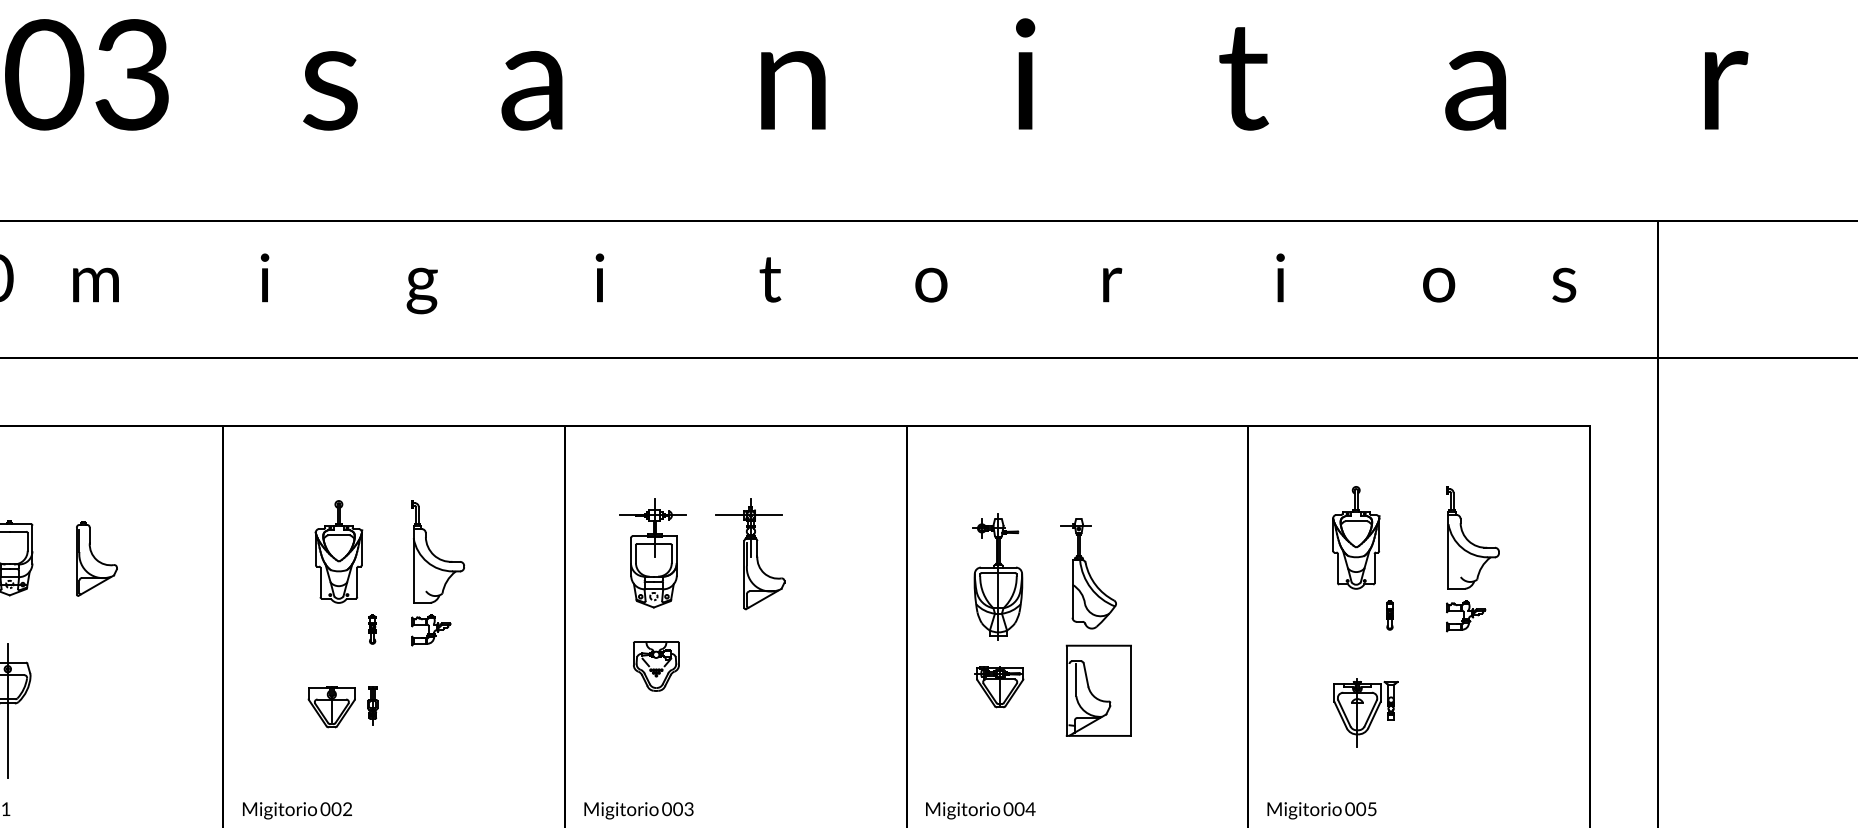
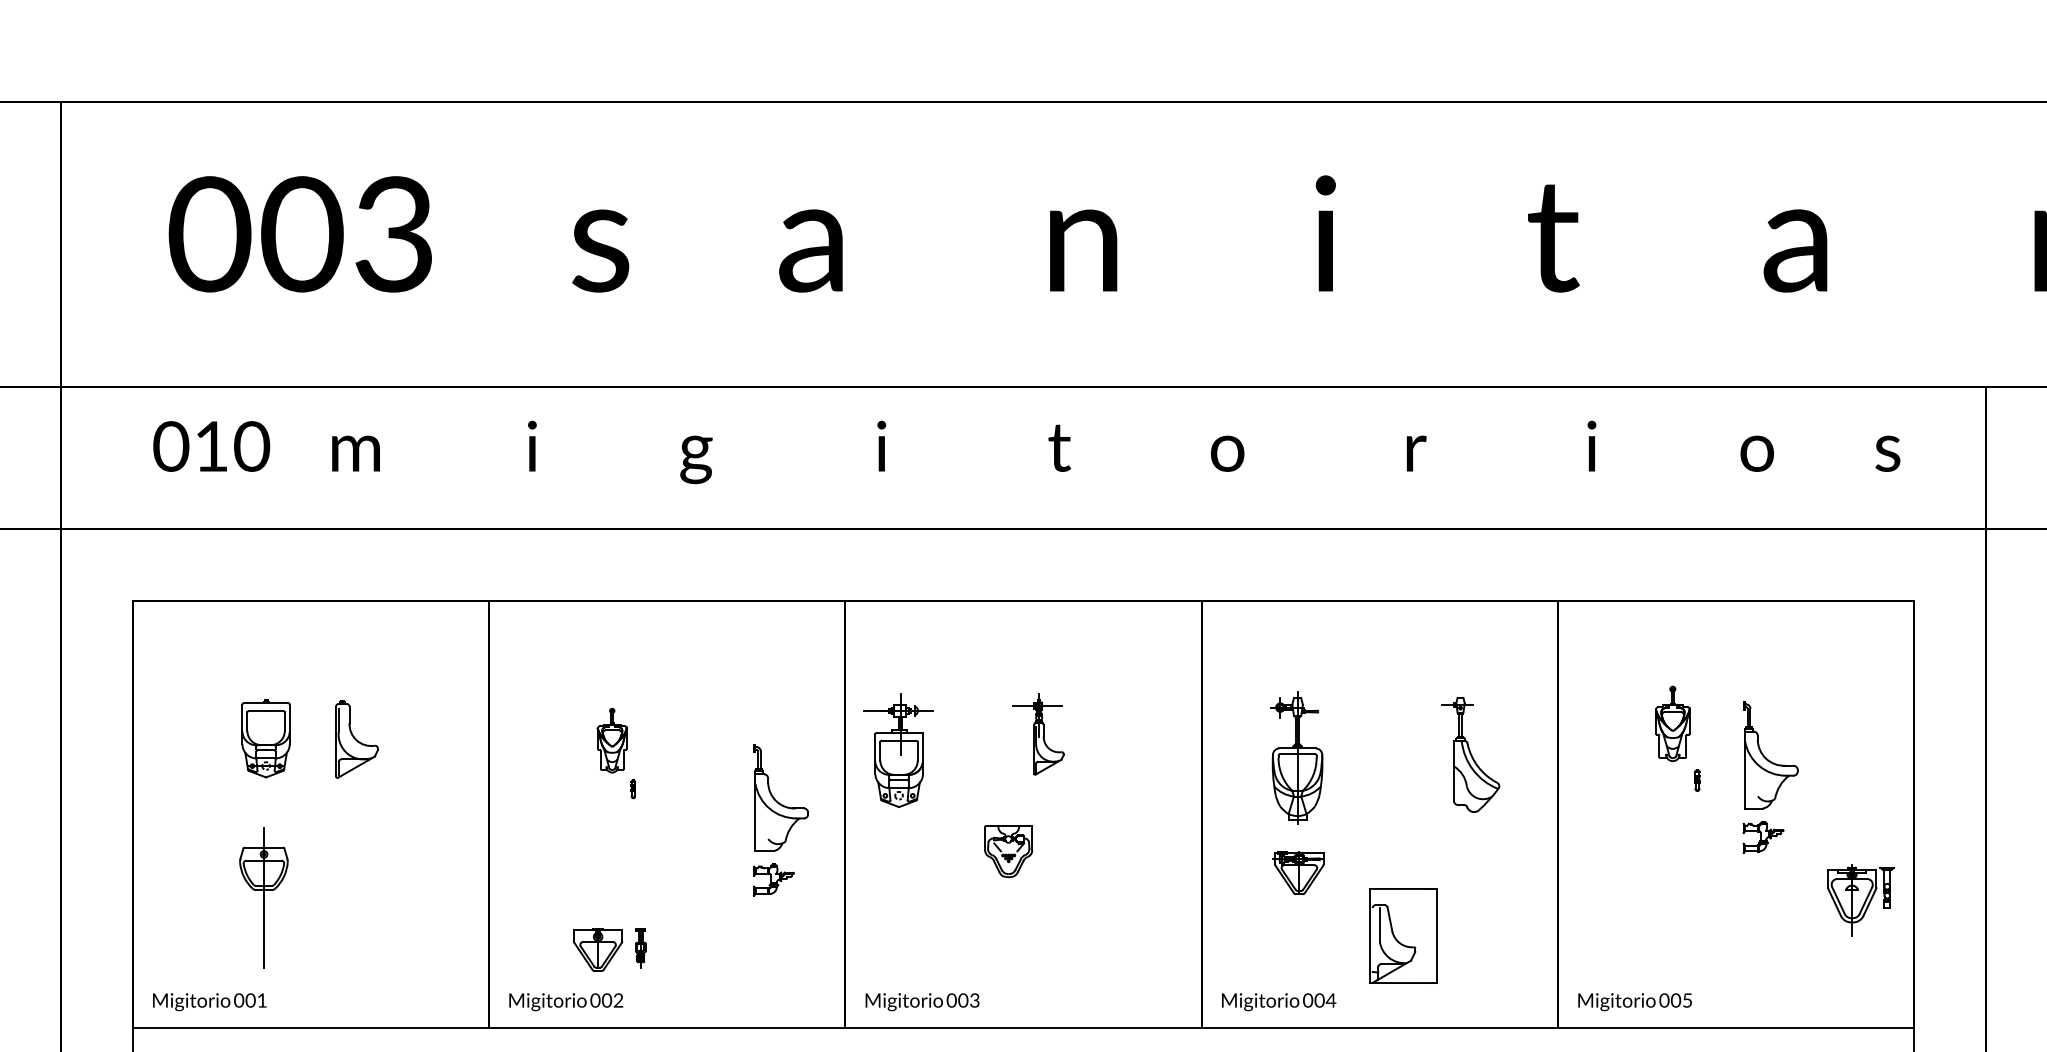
part: (653, 553) -> (898, 750), moved
part: (750, 554) -> (1038, 734), size x0.7
part: (1362, 558) -> (1677, 738), size x0.7
part: (1472, 559) -> (1770, 777), moved
part: (345, 572) -> (616, 753), size x0.6
part: (437, 573) -> (780, 820), moved
part: (1088, 573) -> (1470, 754), moved
part: (656, 666) -> (1008, 851), moved
part: (1099, 690) -> (1403, 935), moved
part: (342, 706) -> (609, 949), moved
part: (1365, 713) -> (1860, 900), moved

